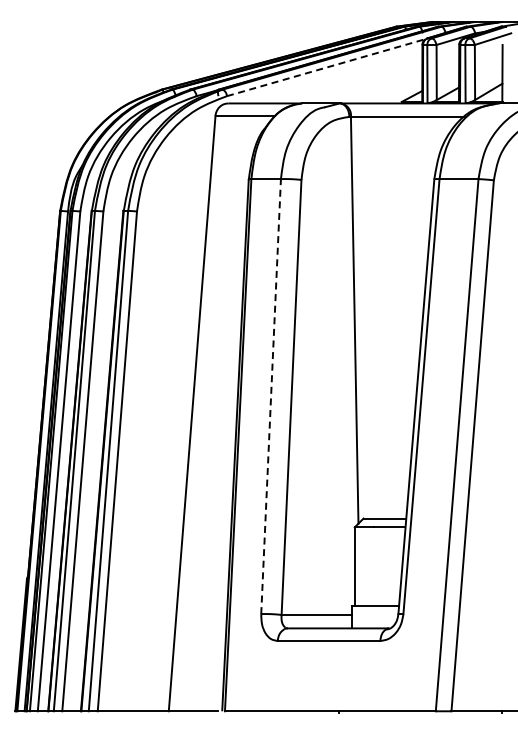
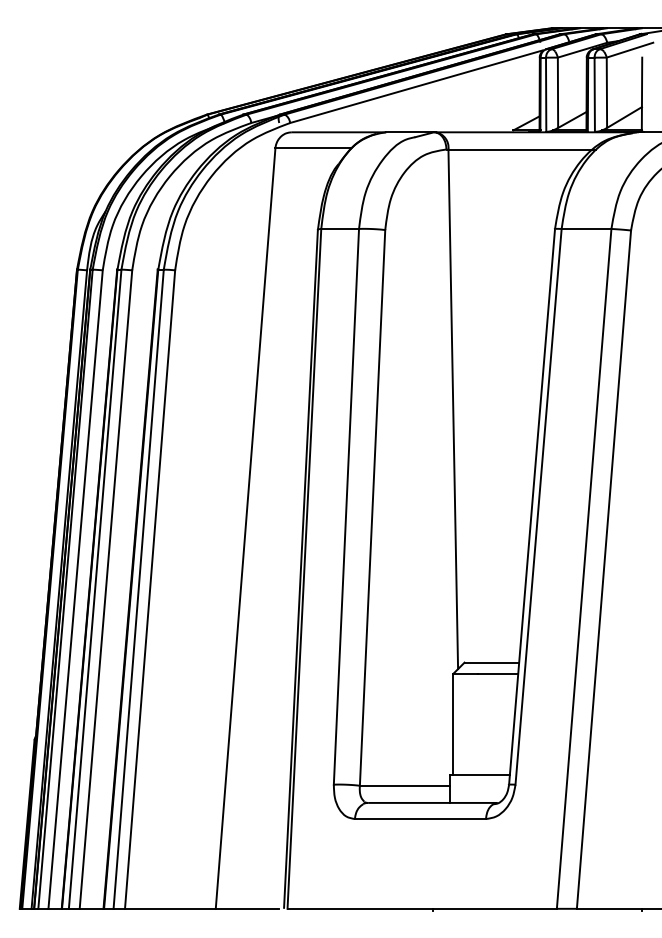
line: (325, 67) -> (415, 86), dashed -> solid
line: (271, 396) -> (346, 506), dashed -> solid

